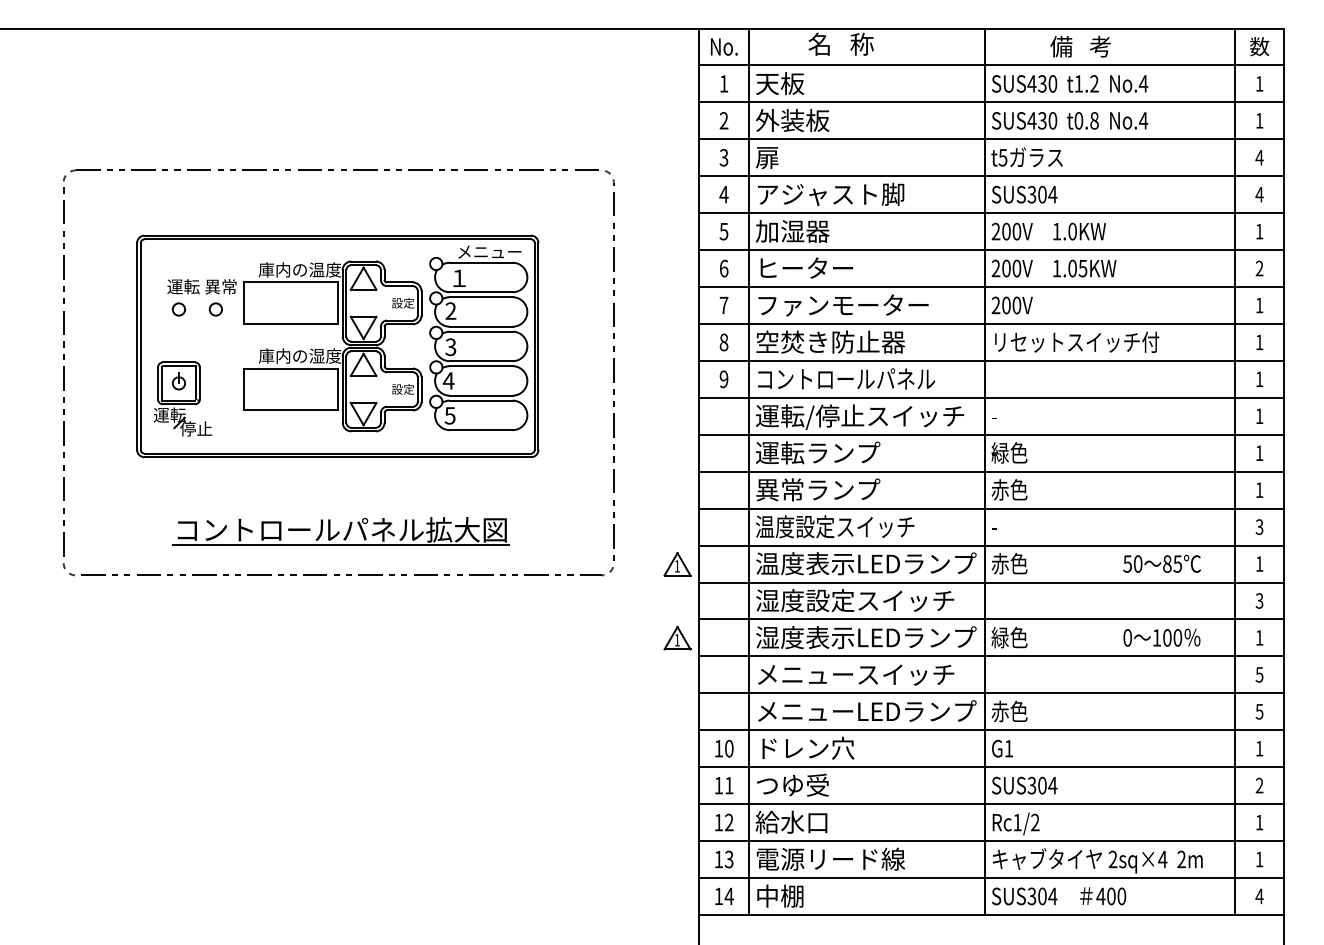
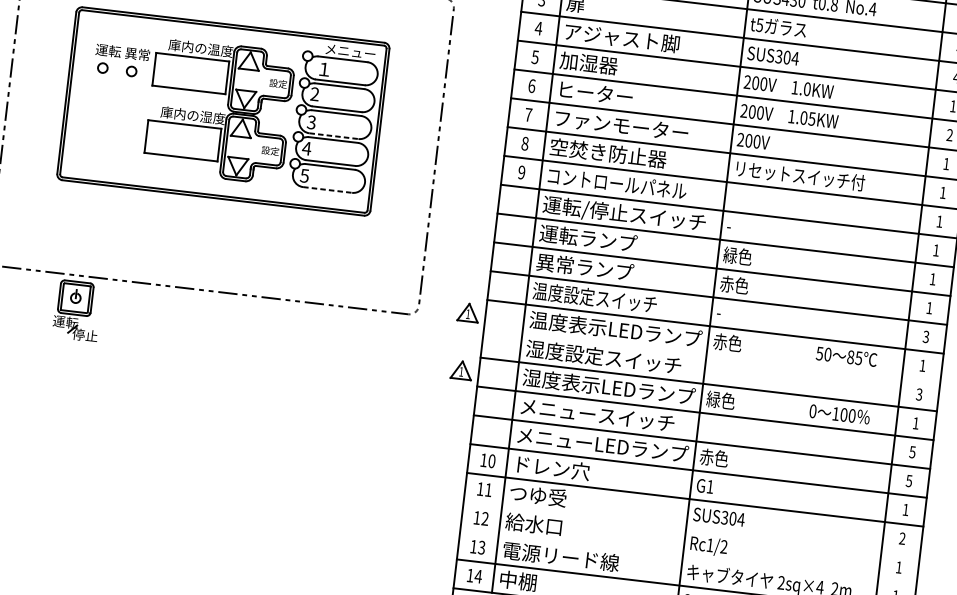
line: (481, 361) -> (334, 136), solid -> dashed
part: (182, 398) -> (77, 310), moved
line: (481, 430) -> (327, 190), solid -> dashed
part: (340, 531) -> (208, 256), removed
line: (991, 582) -> (711, 355), removed
line: (991, 804) -> (691, 528), removed
line: (991, 841) -> (688, 557), removed

